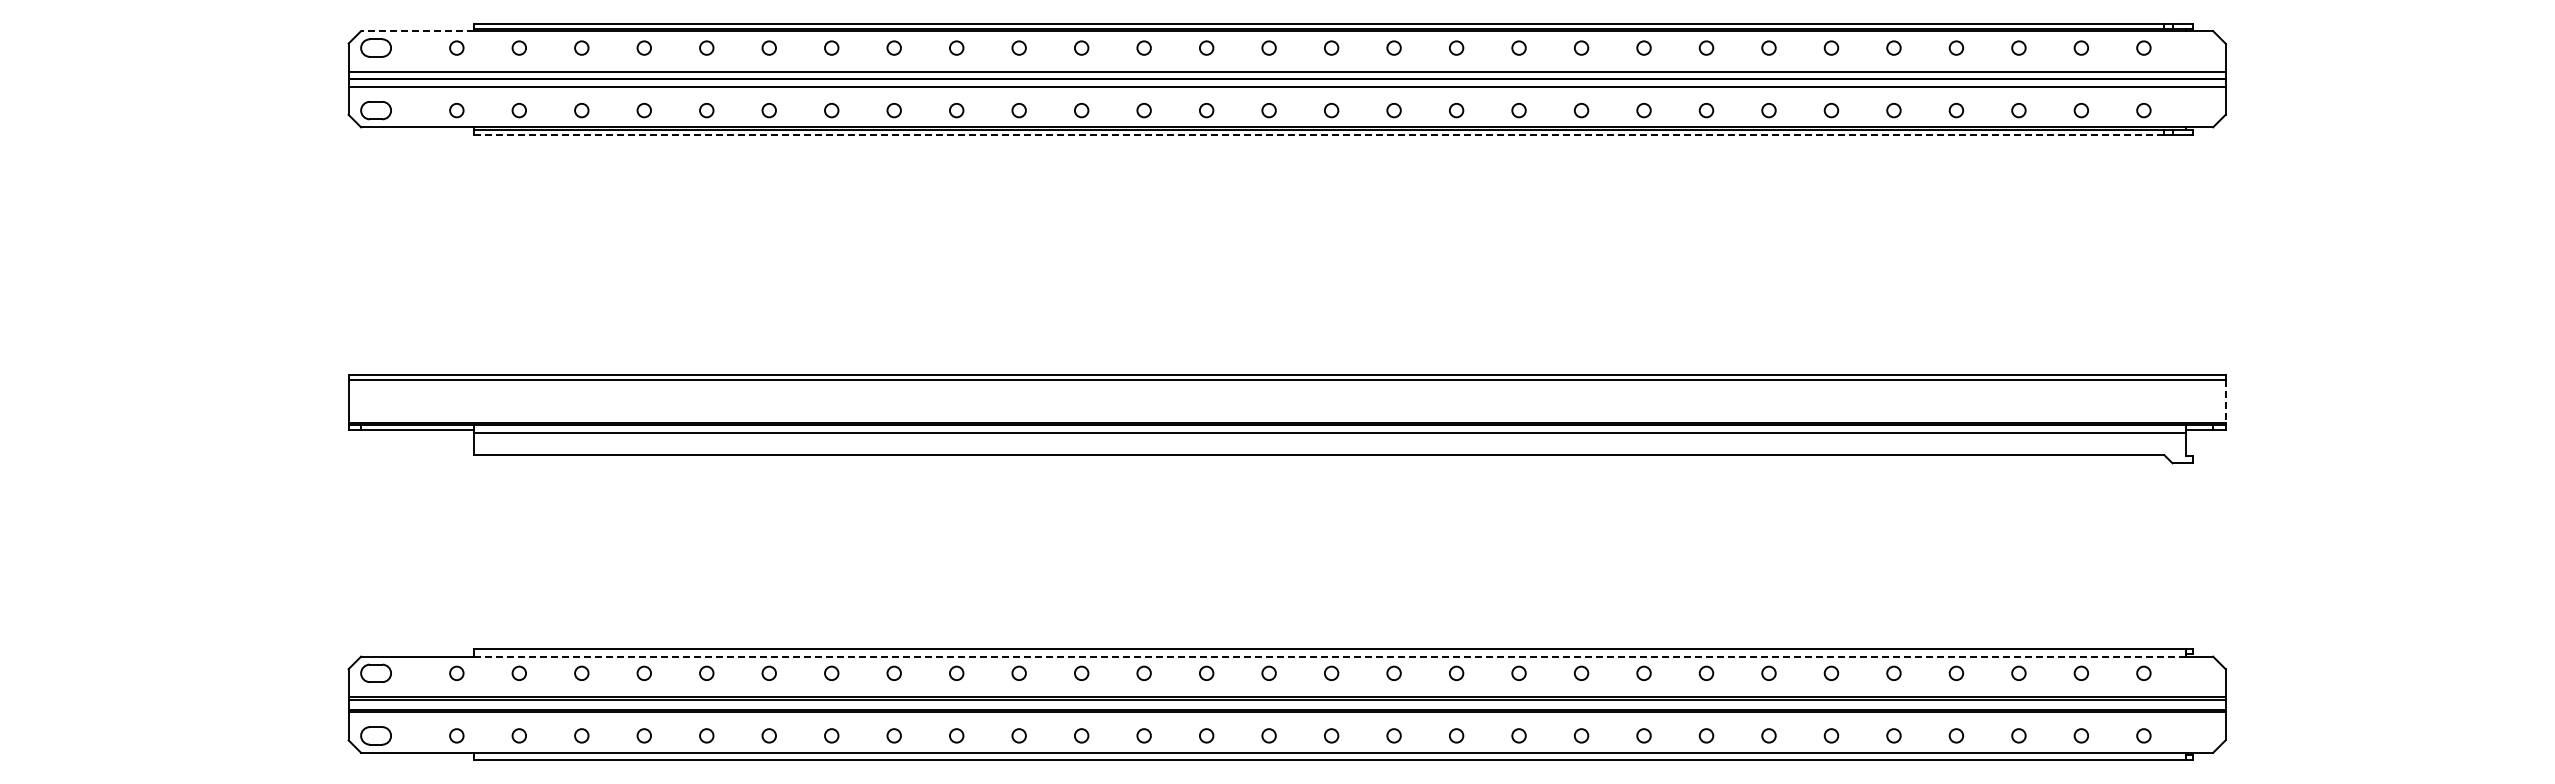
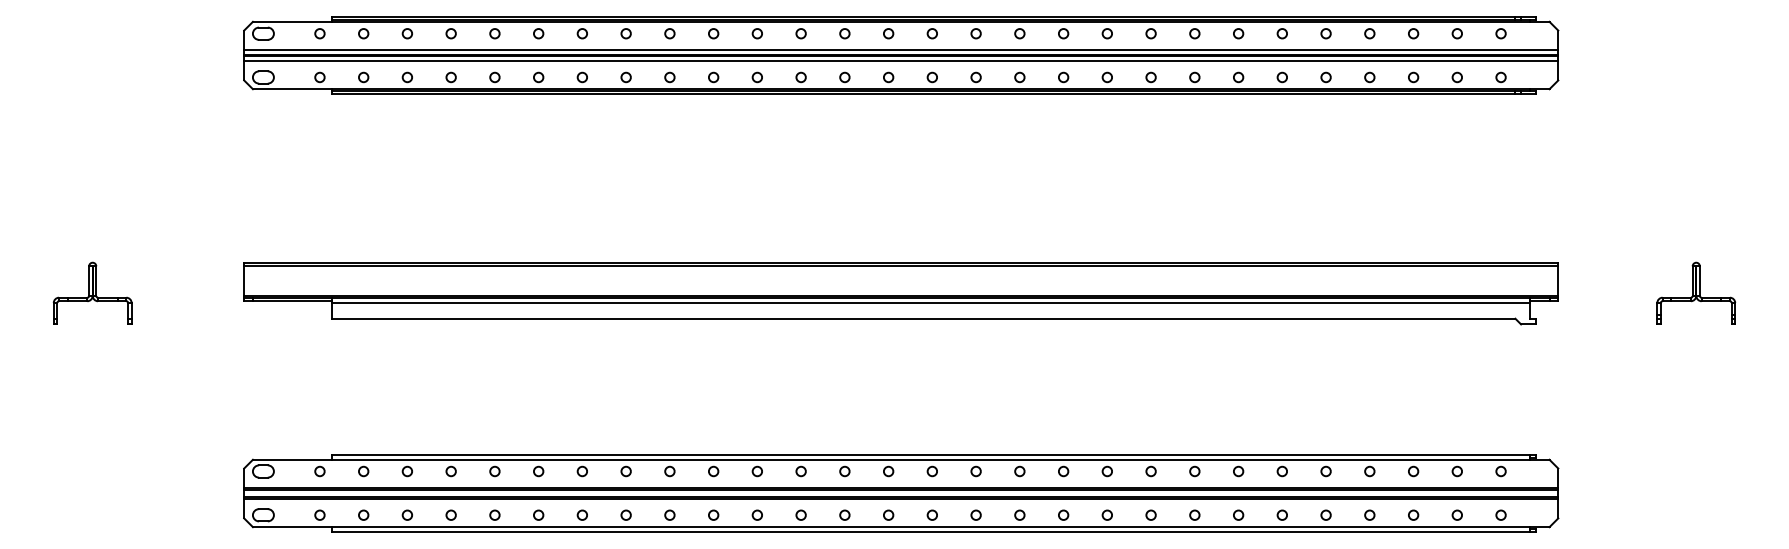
line: (416, 31) -> (291, 22), dashed -> solid
line: (1318, 134) -> (923, 94), dashed -> solid
line: (2225, 402) -> (1558, 281), dashed -> solid
part: (131, 418) -> (92, 293), added
part: (2422, 418) -> (1696, 293), added
line: (1329, 656) -> (930, 459), dashed -> solid

